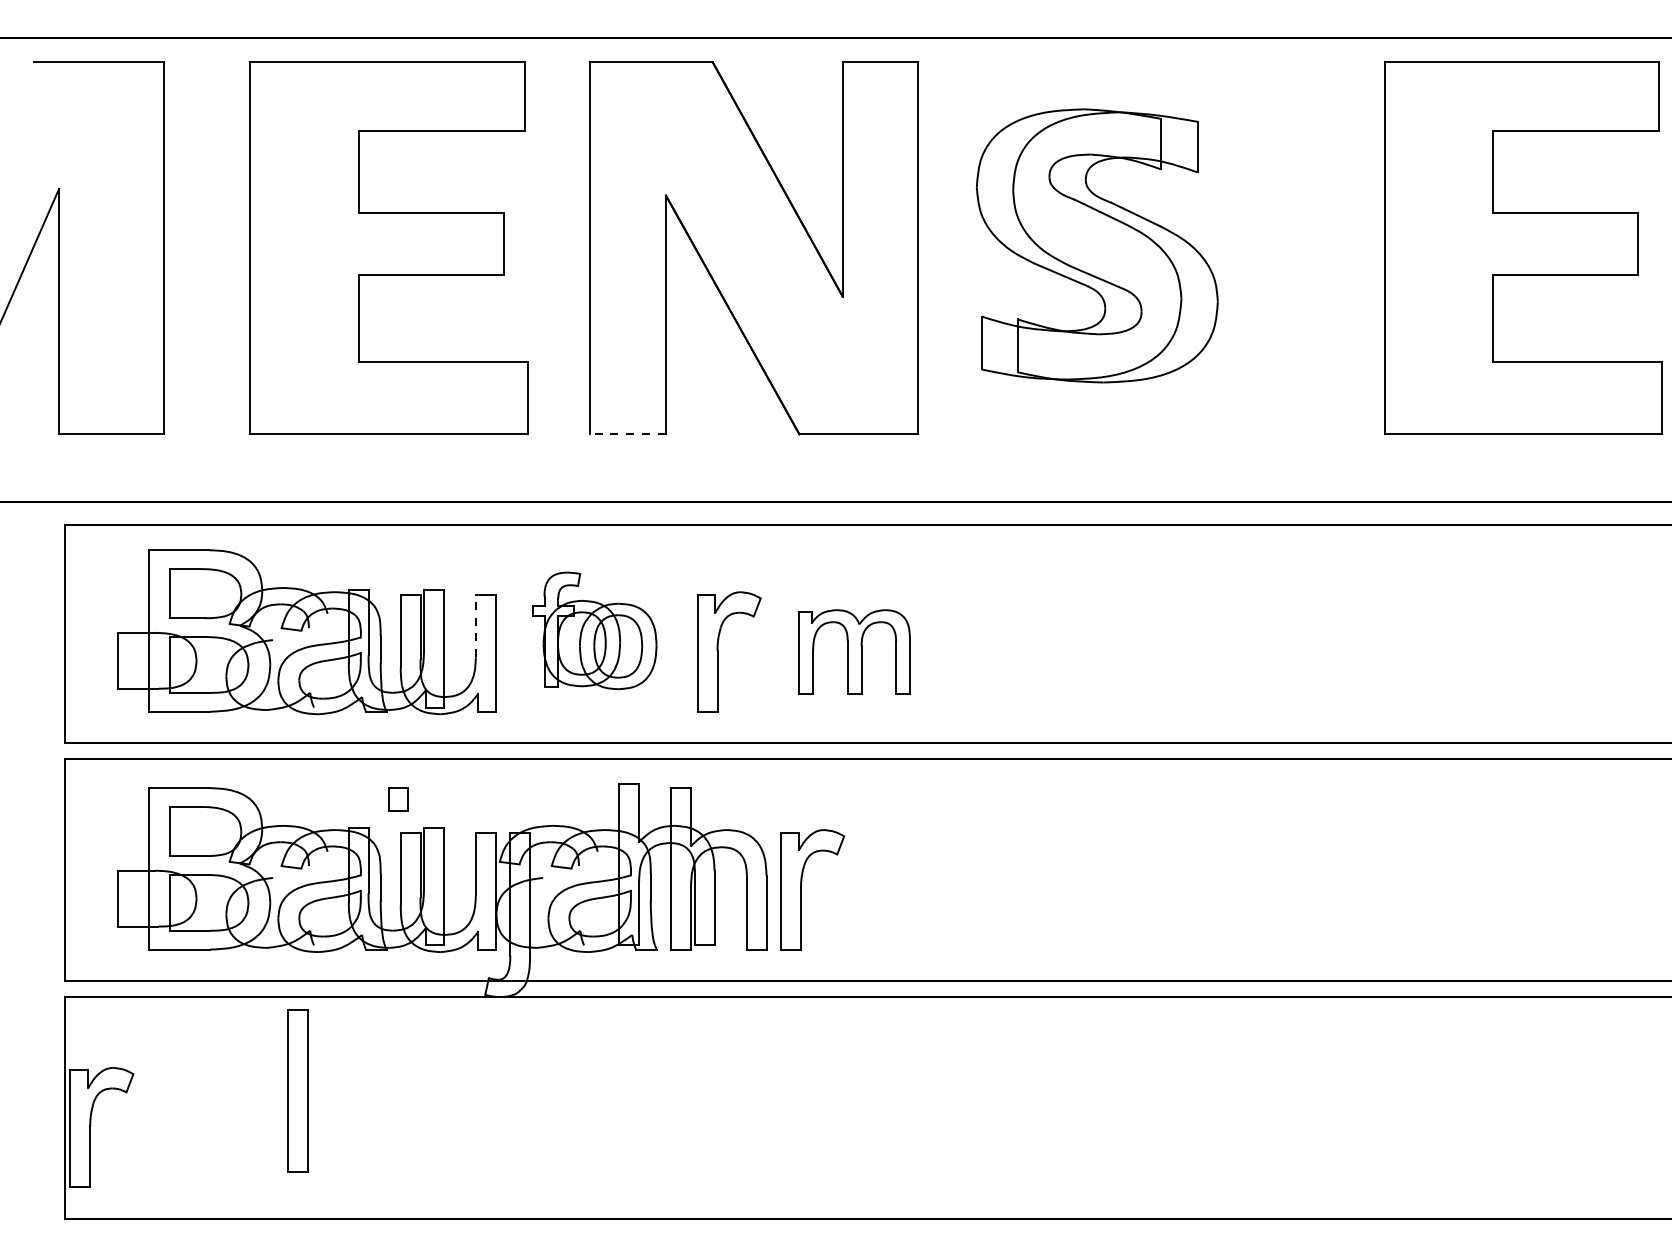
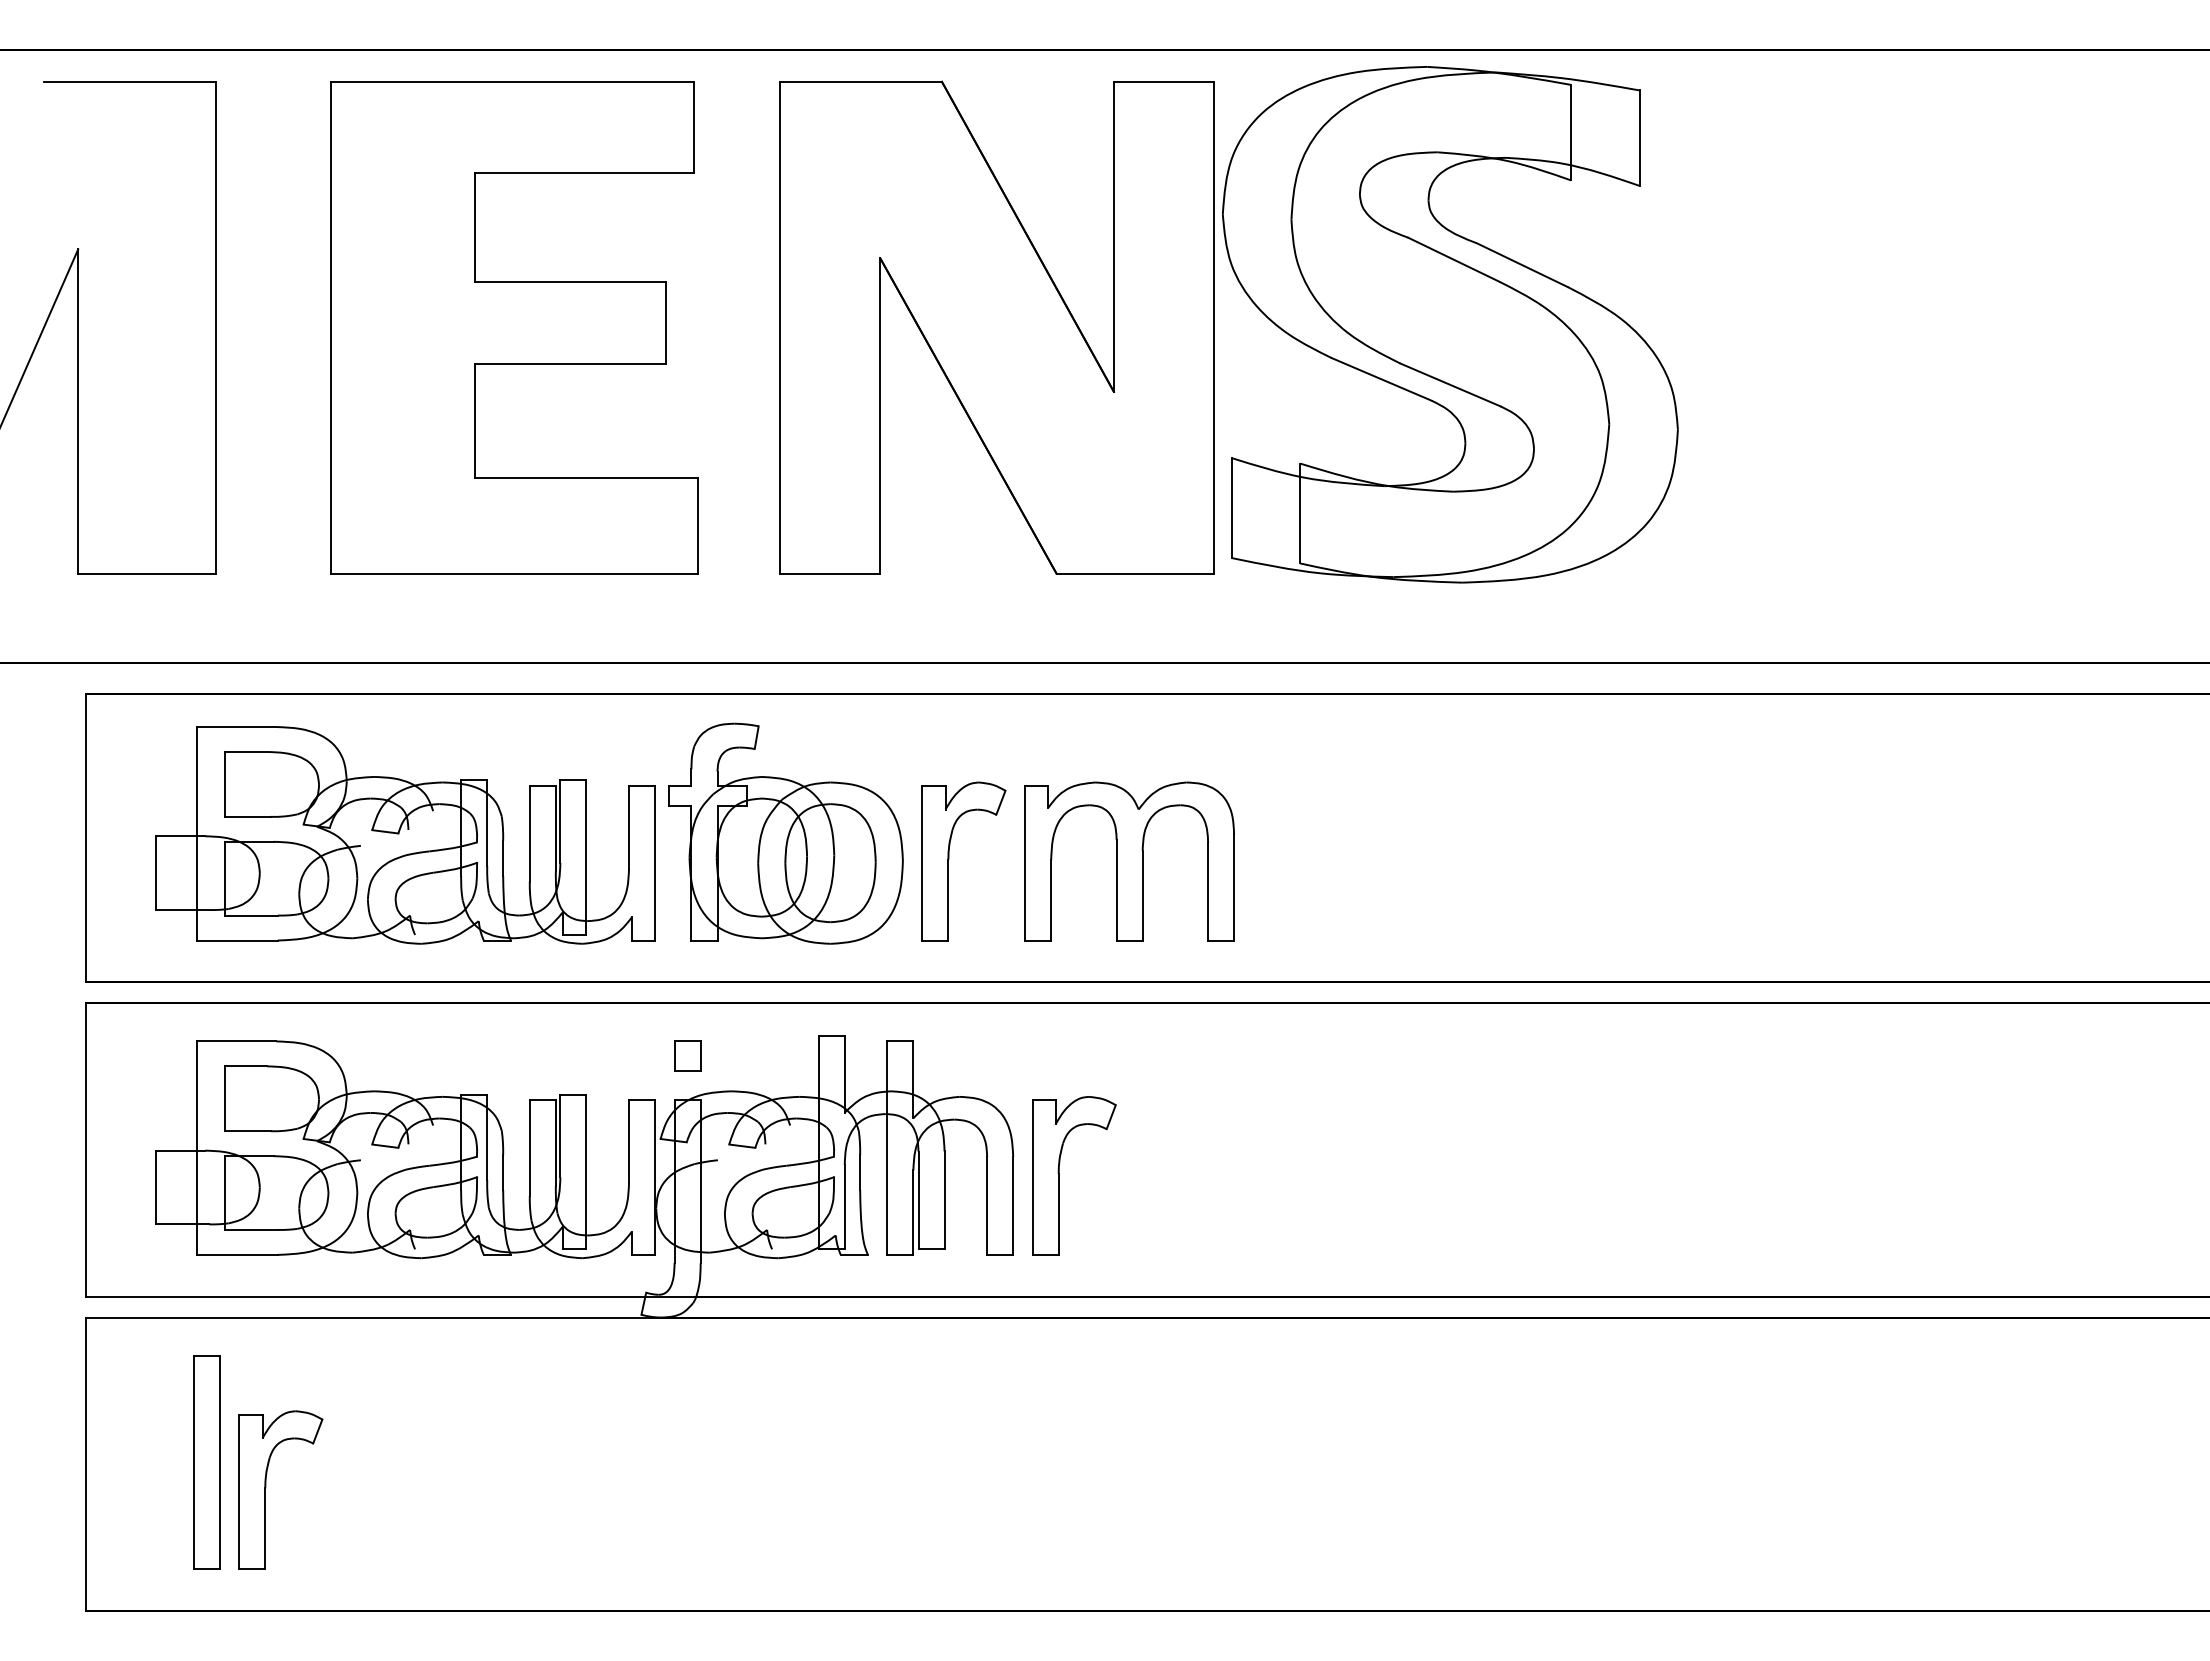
part: (1097, 245) -> (1450, 324), size x1.43
part: (1523, 247) -> (2013, 327), removed
line: (628, 434) -> (830, 573), dashed -> solid
line: (476, 625) -> (629, 826), dashed -> solid
part: (594, 630) -> (785, 833), size x1.43
part: (854, 651) -> (1129, 861), size x1.43
part: (398, 798) -> (687, 1055), moved
part: (297, 1090) -> (206, 1462), moved
part: (91, 1125) -> (266, 1487), moved

